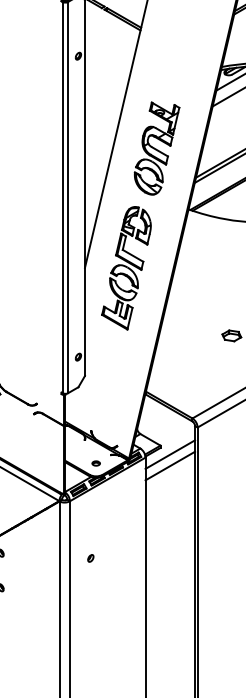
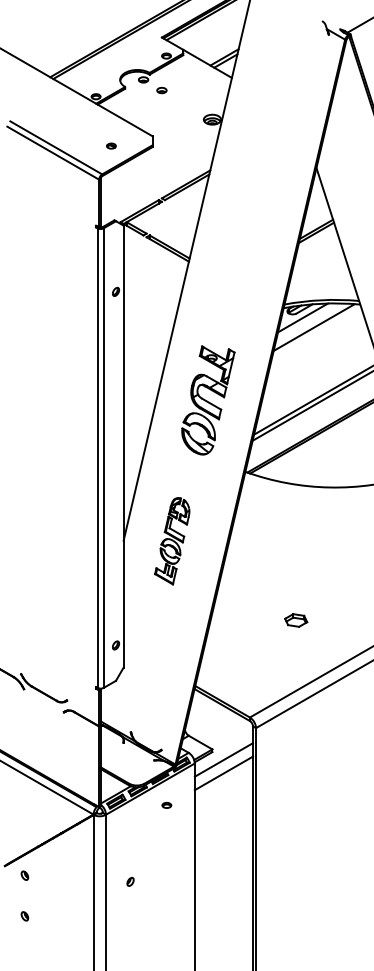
part: (125, 268) -> (171, 541), size x0.6
part: (95, 463) -> (166, 805), moved

